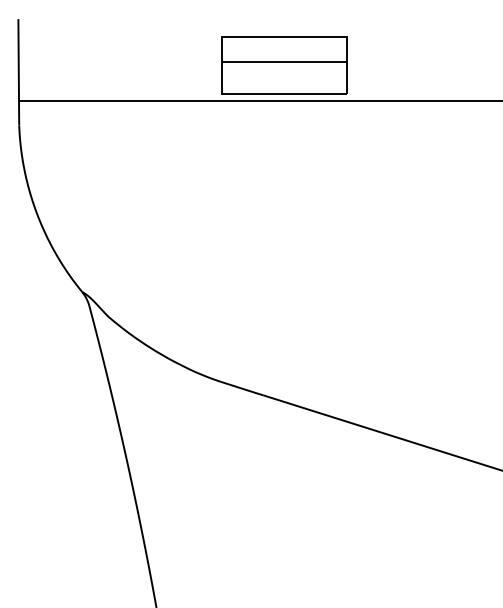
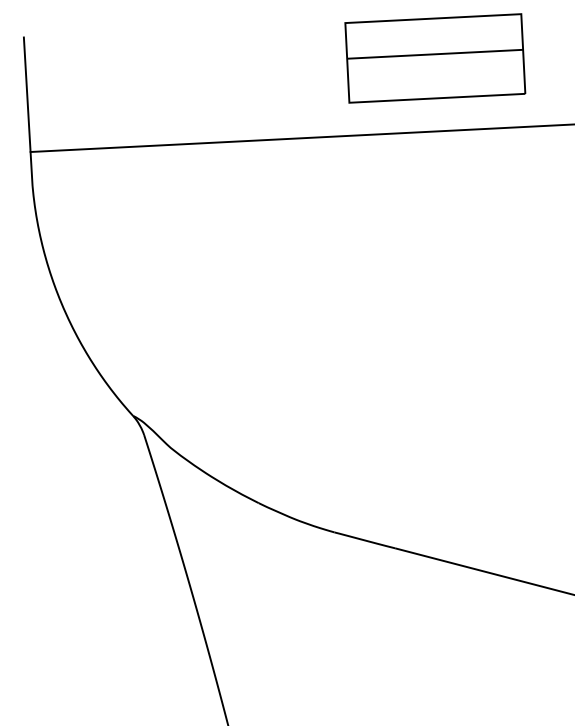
part: (284, 65) -> (435, 58), moved

